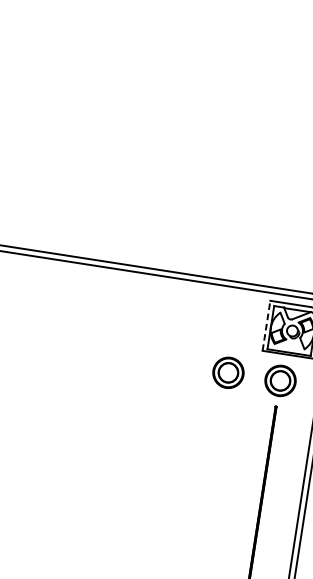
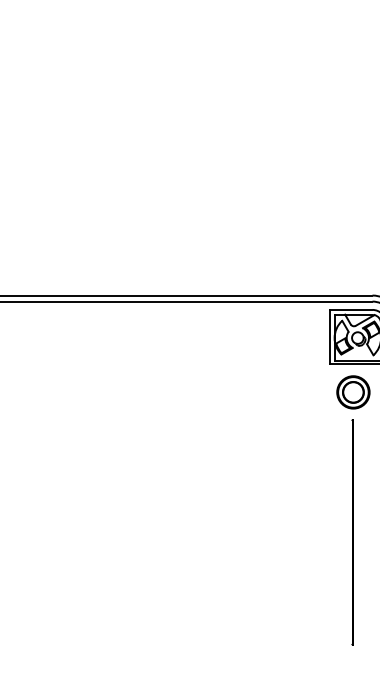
line: (266, 325) -> (329, 336), dashed -> solid
part: (228, 372) -> (297, 392), removed

